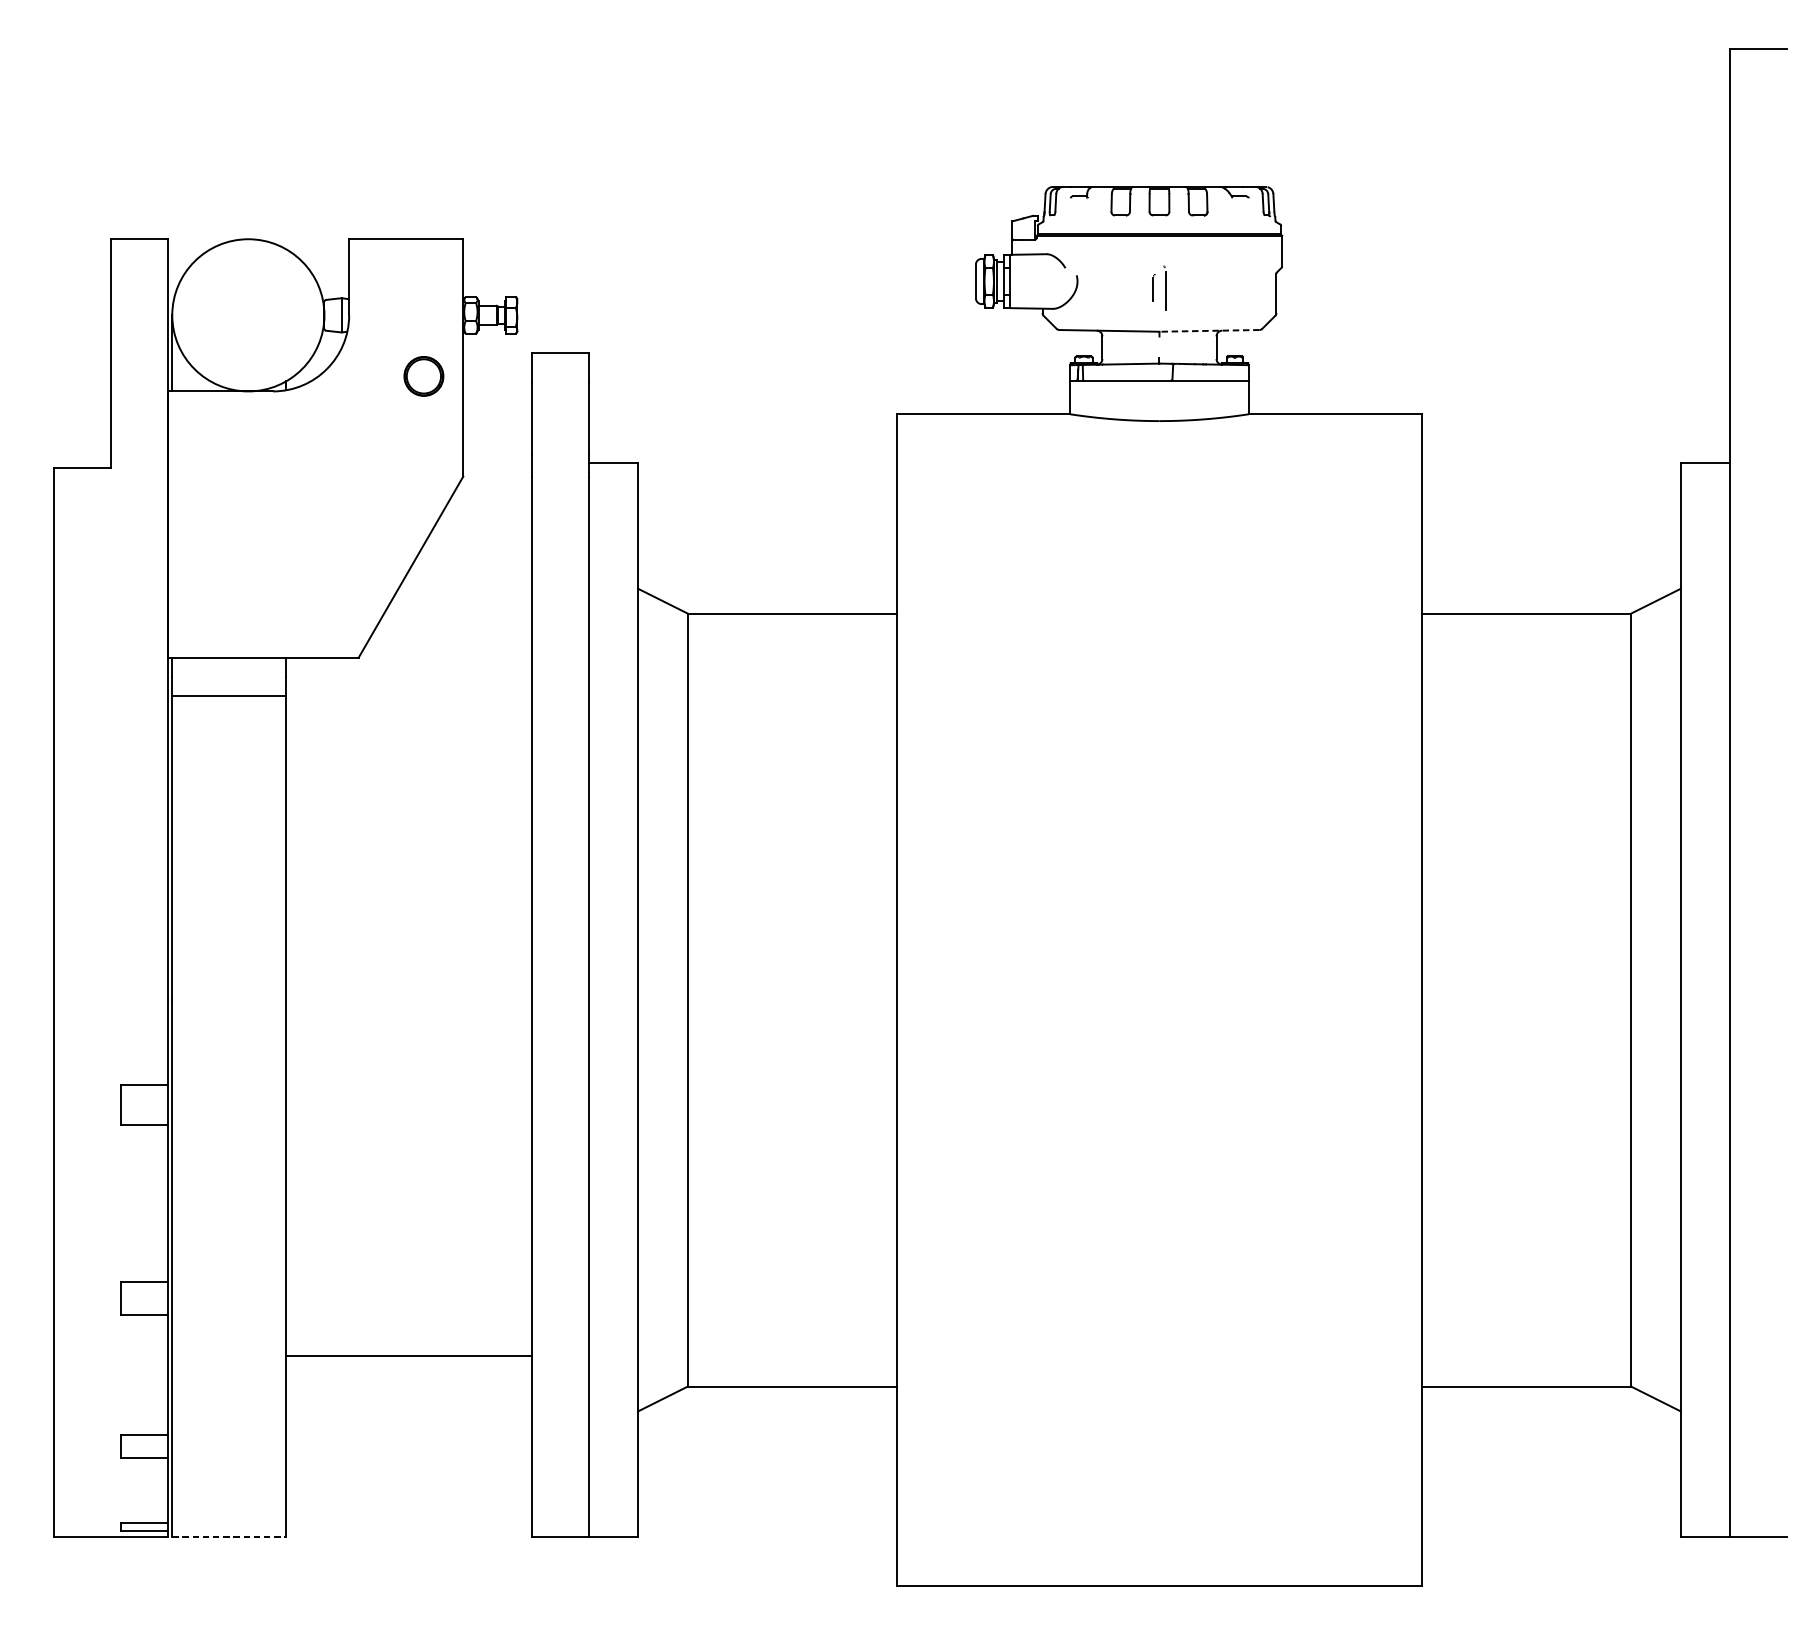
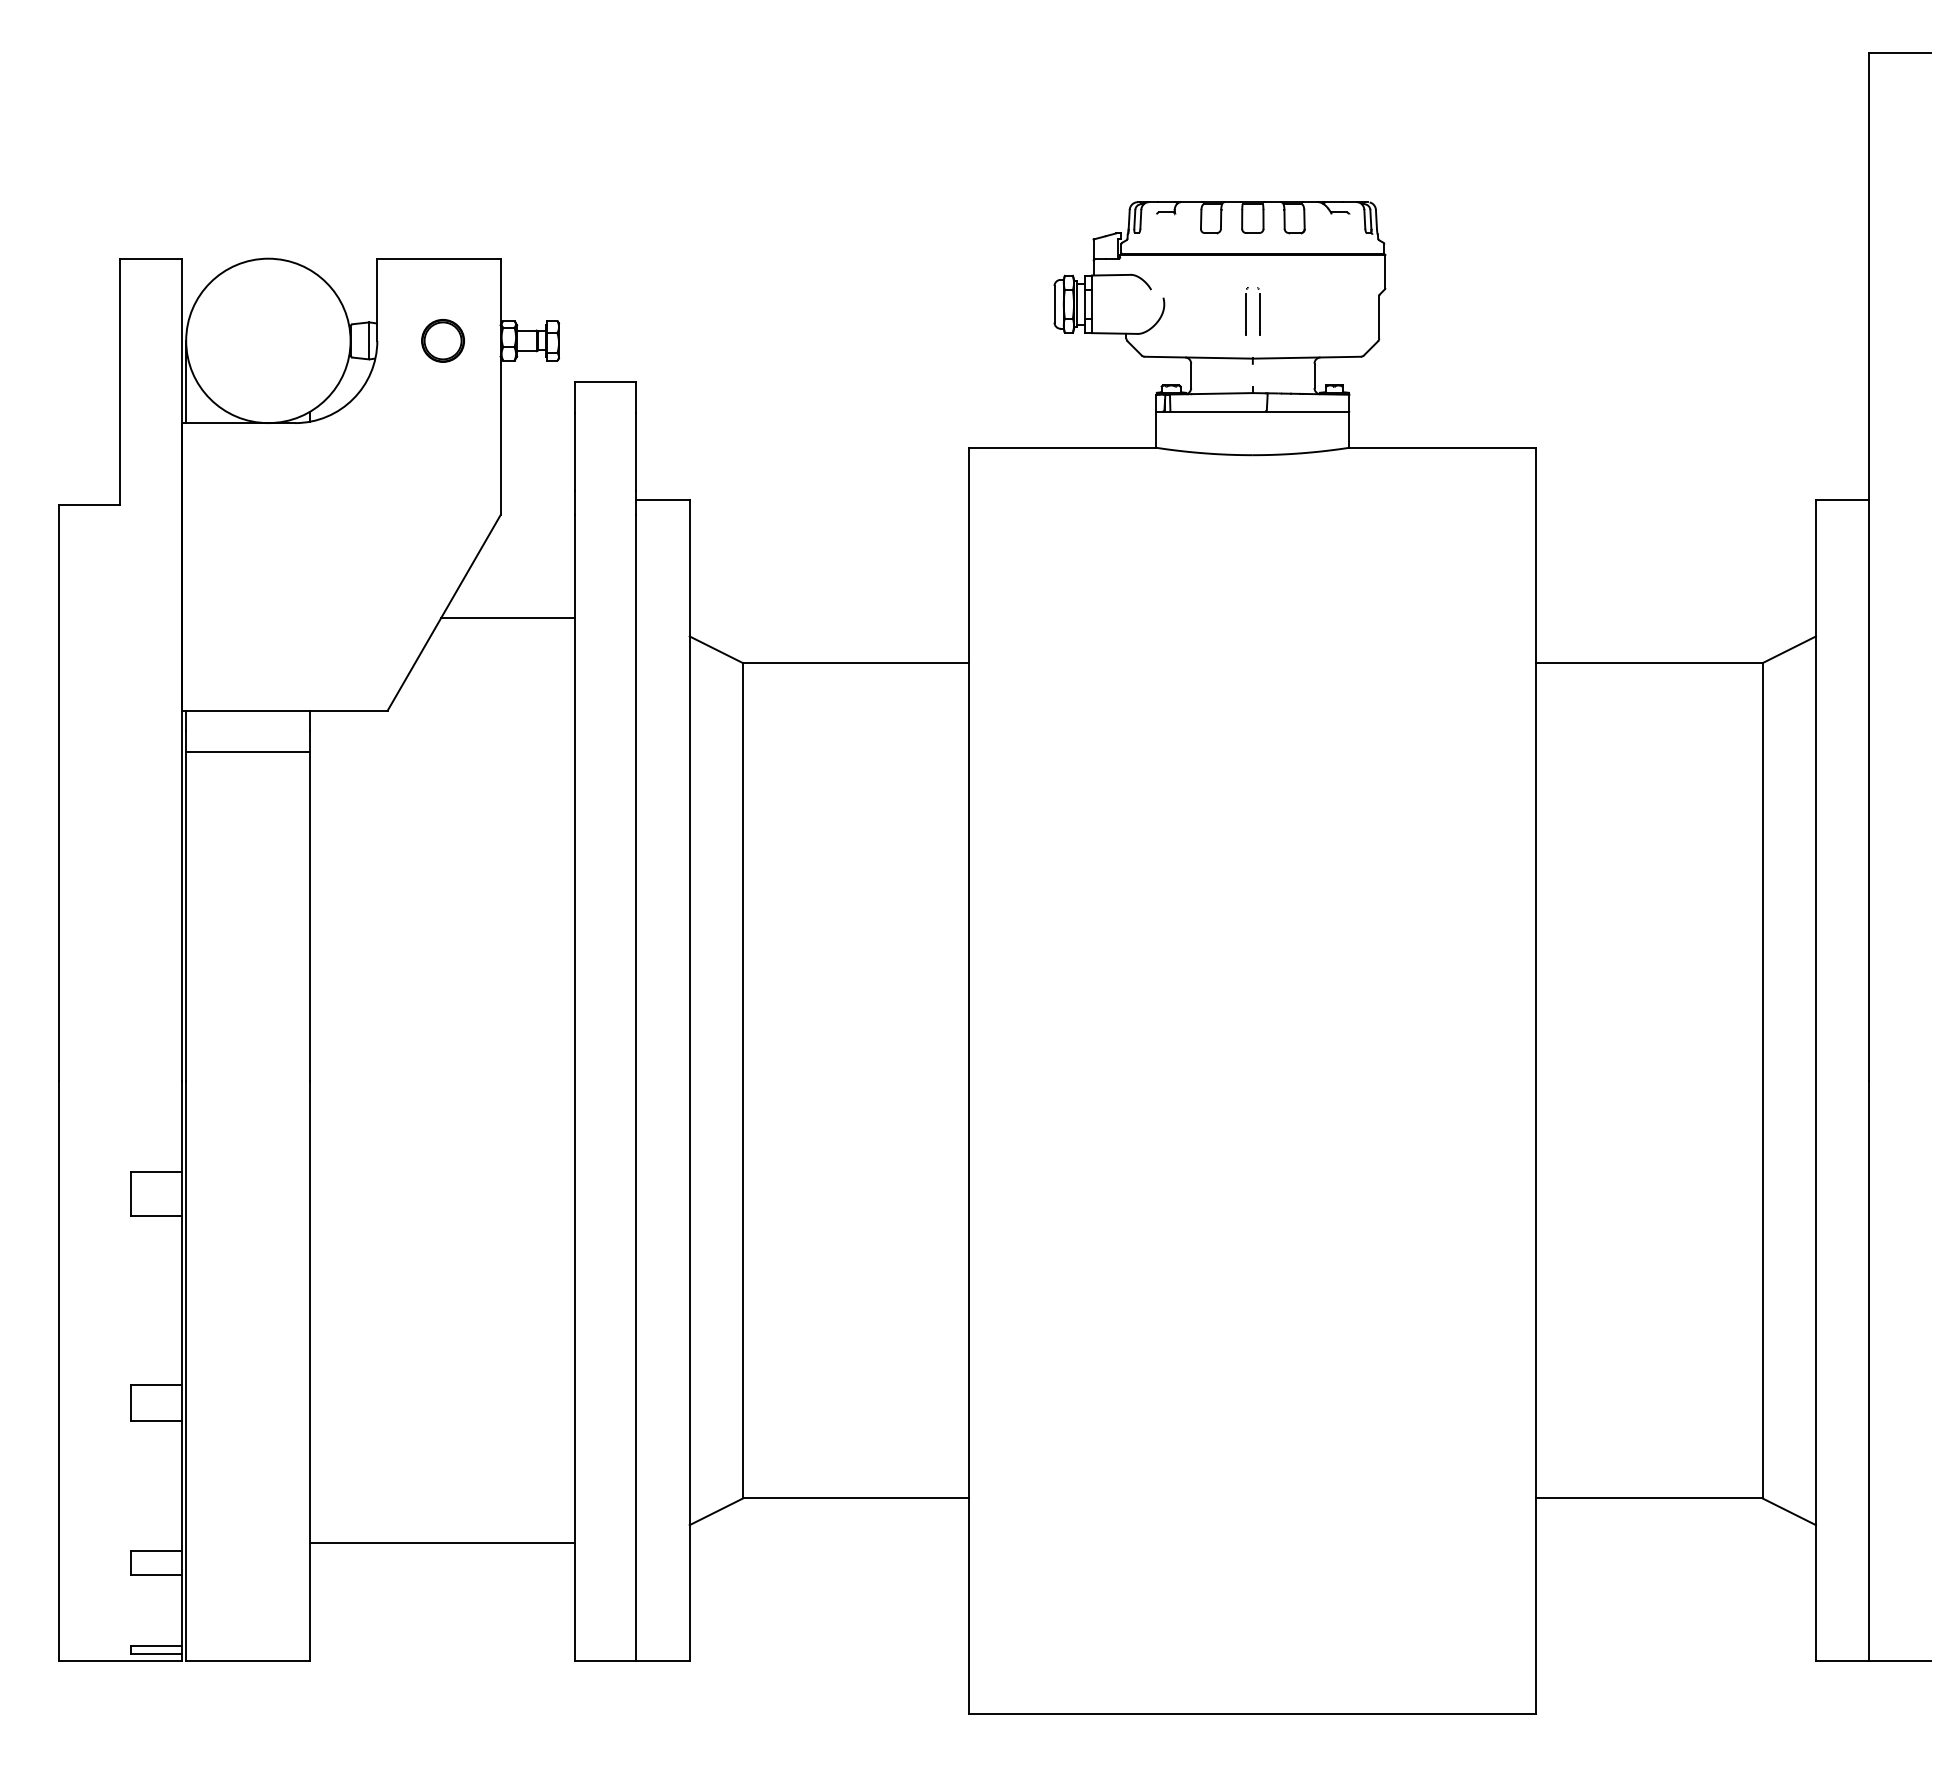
part: (1153, 288) -> (1246, 311), size x1.67
line: (1209, 330) -> (1306, 357), dashed -> solid
part: (423, 376) -> (442, 340), moved
line: (469, 572) -> (507, 618), added
line: (408, 1356) -> (441, 1543), moved
line: (229, 1537) -> (247, 1661), dashed -> solid

